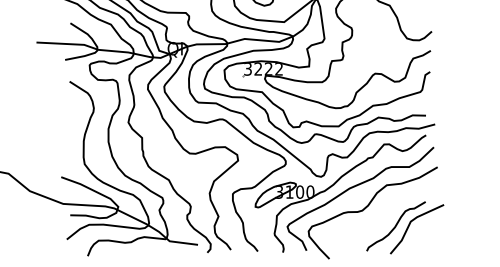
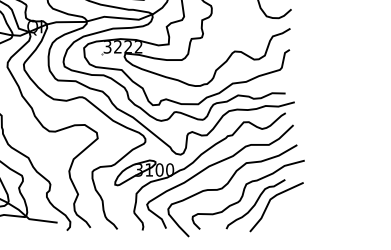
curve: (384, 216) -> (244, 194), added

